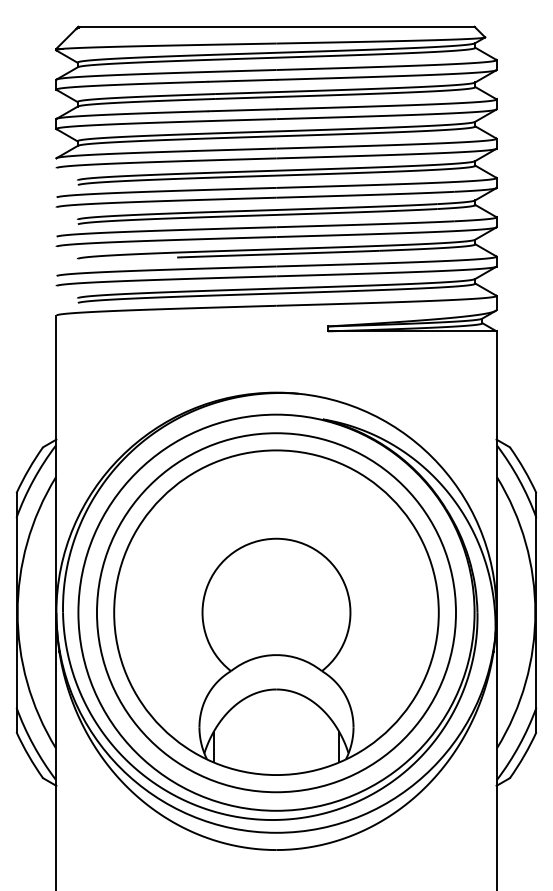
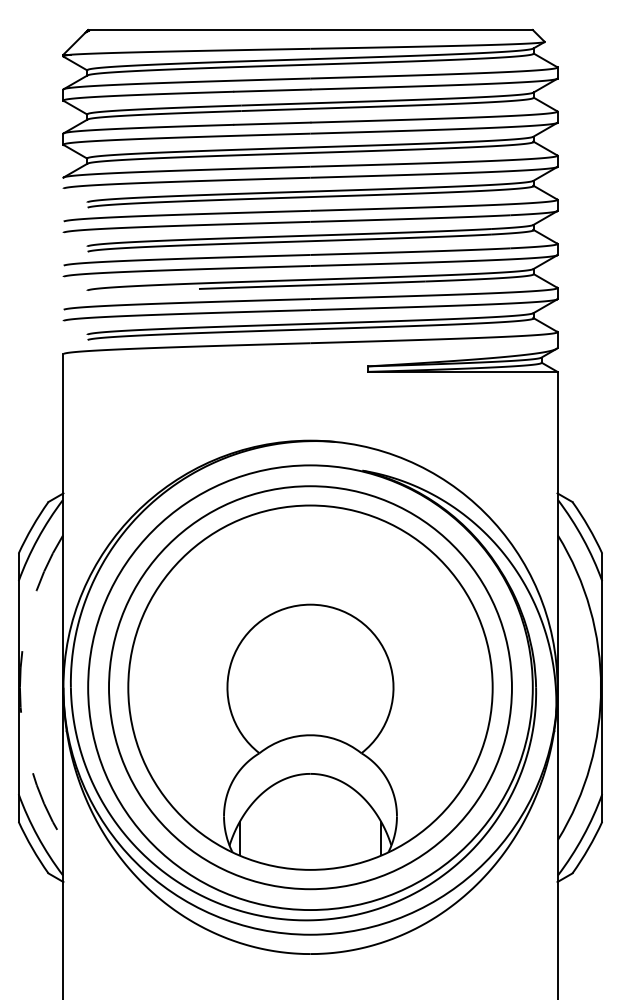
arc: (17, 612) -> (19, 687), solid -> dashed

